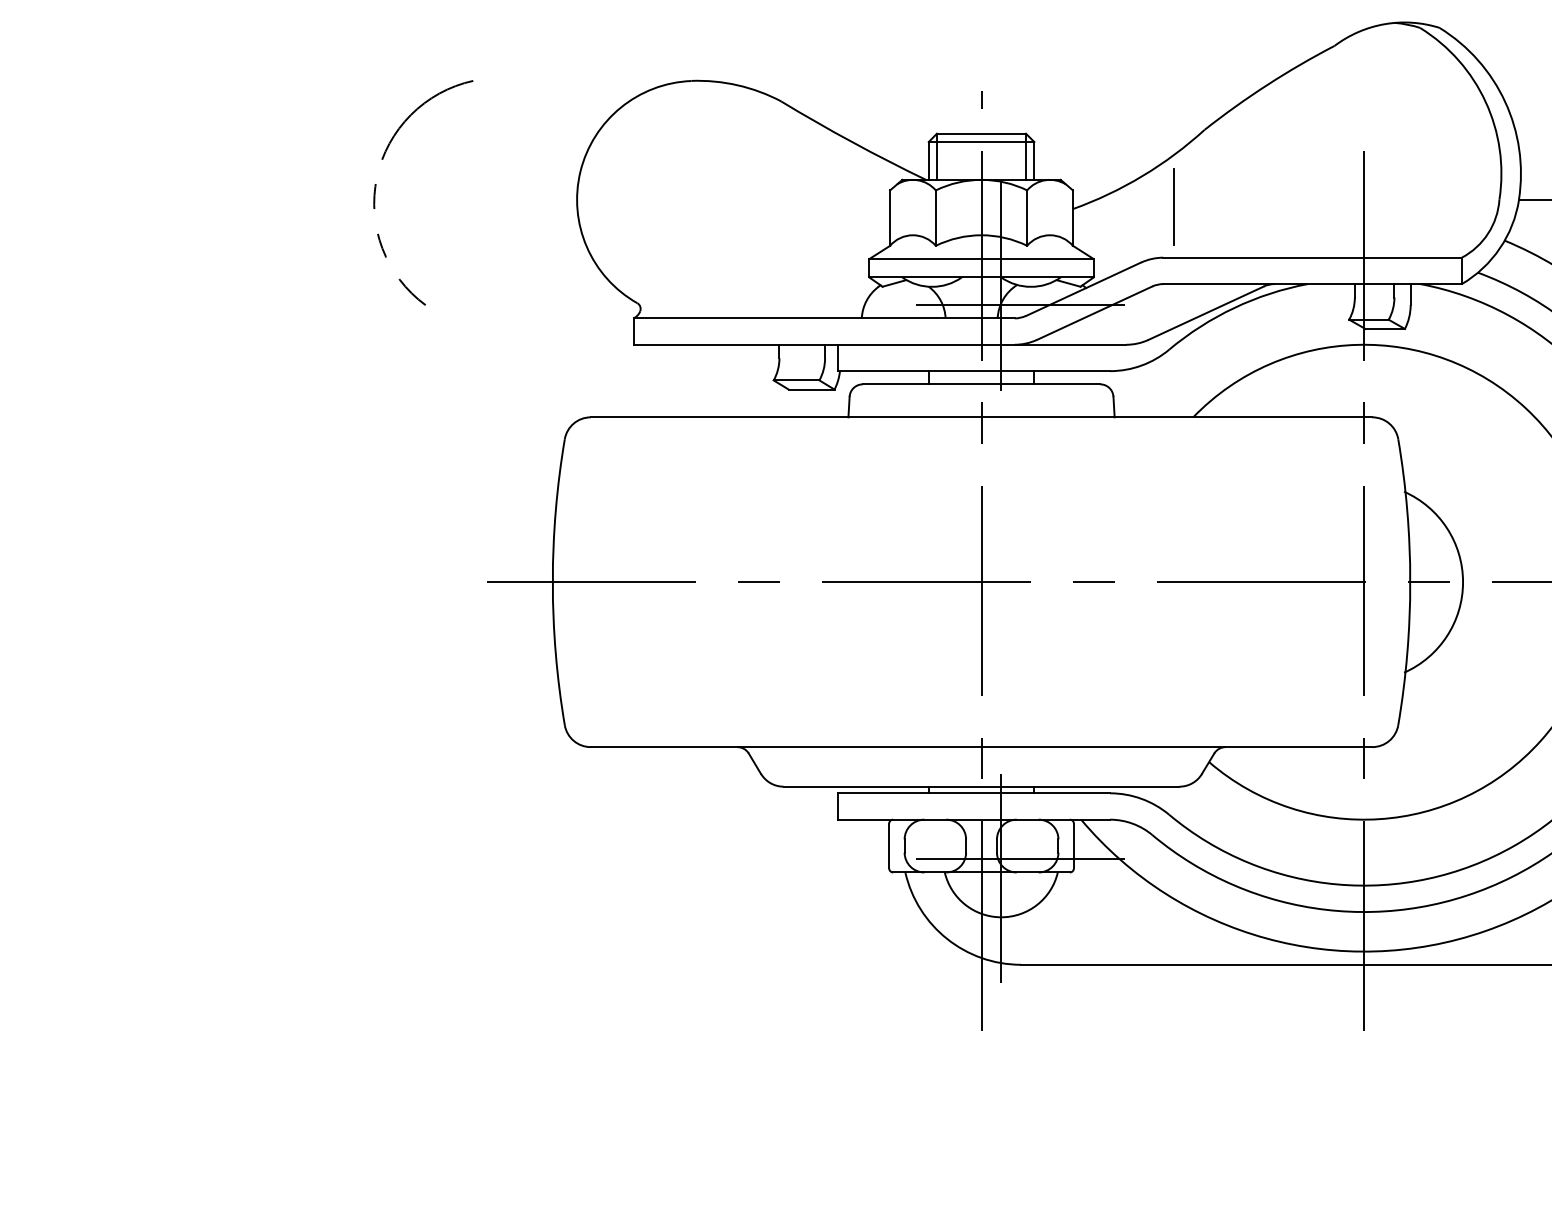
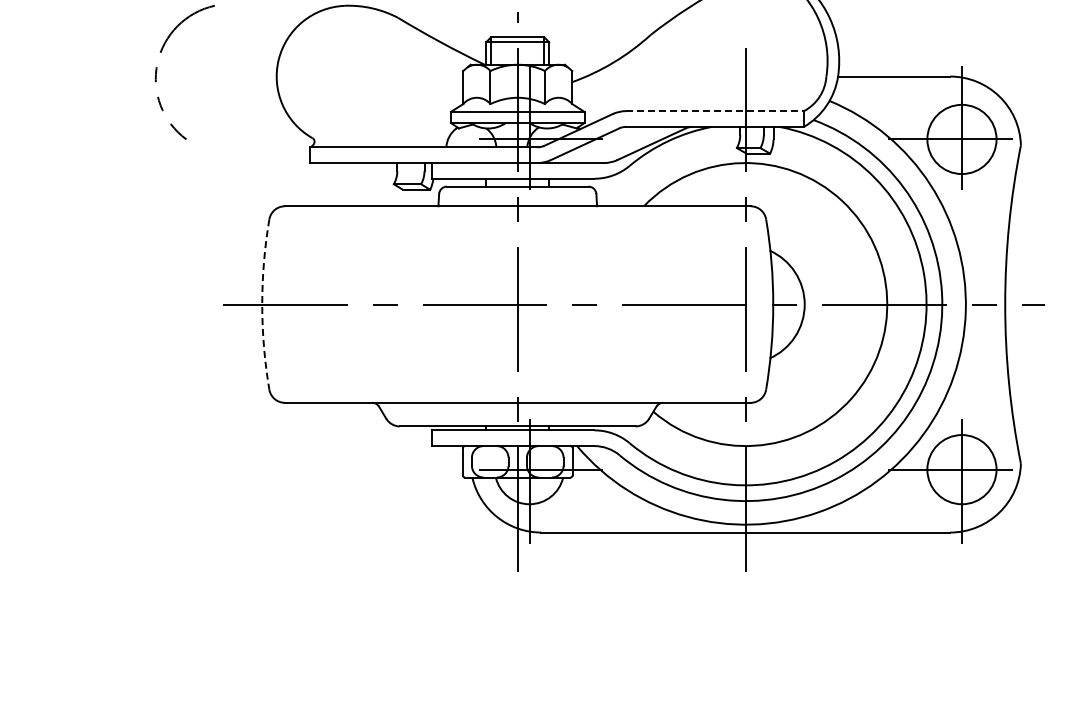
line: (1174, 206) -> (632, 80), removed
line: (1313, 258) -> (715, 111), solid -> dashed
arc: (553, 582) -> (262, 304), solid -> dashed

